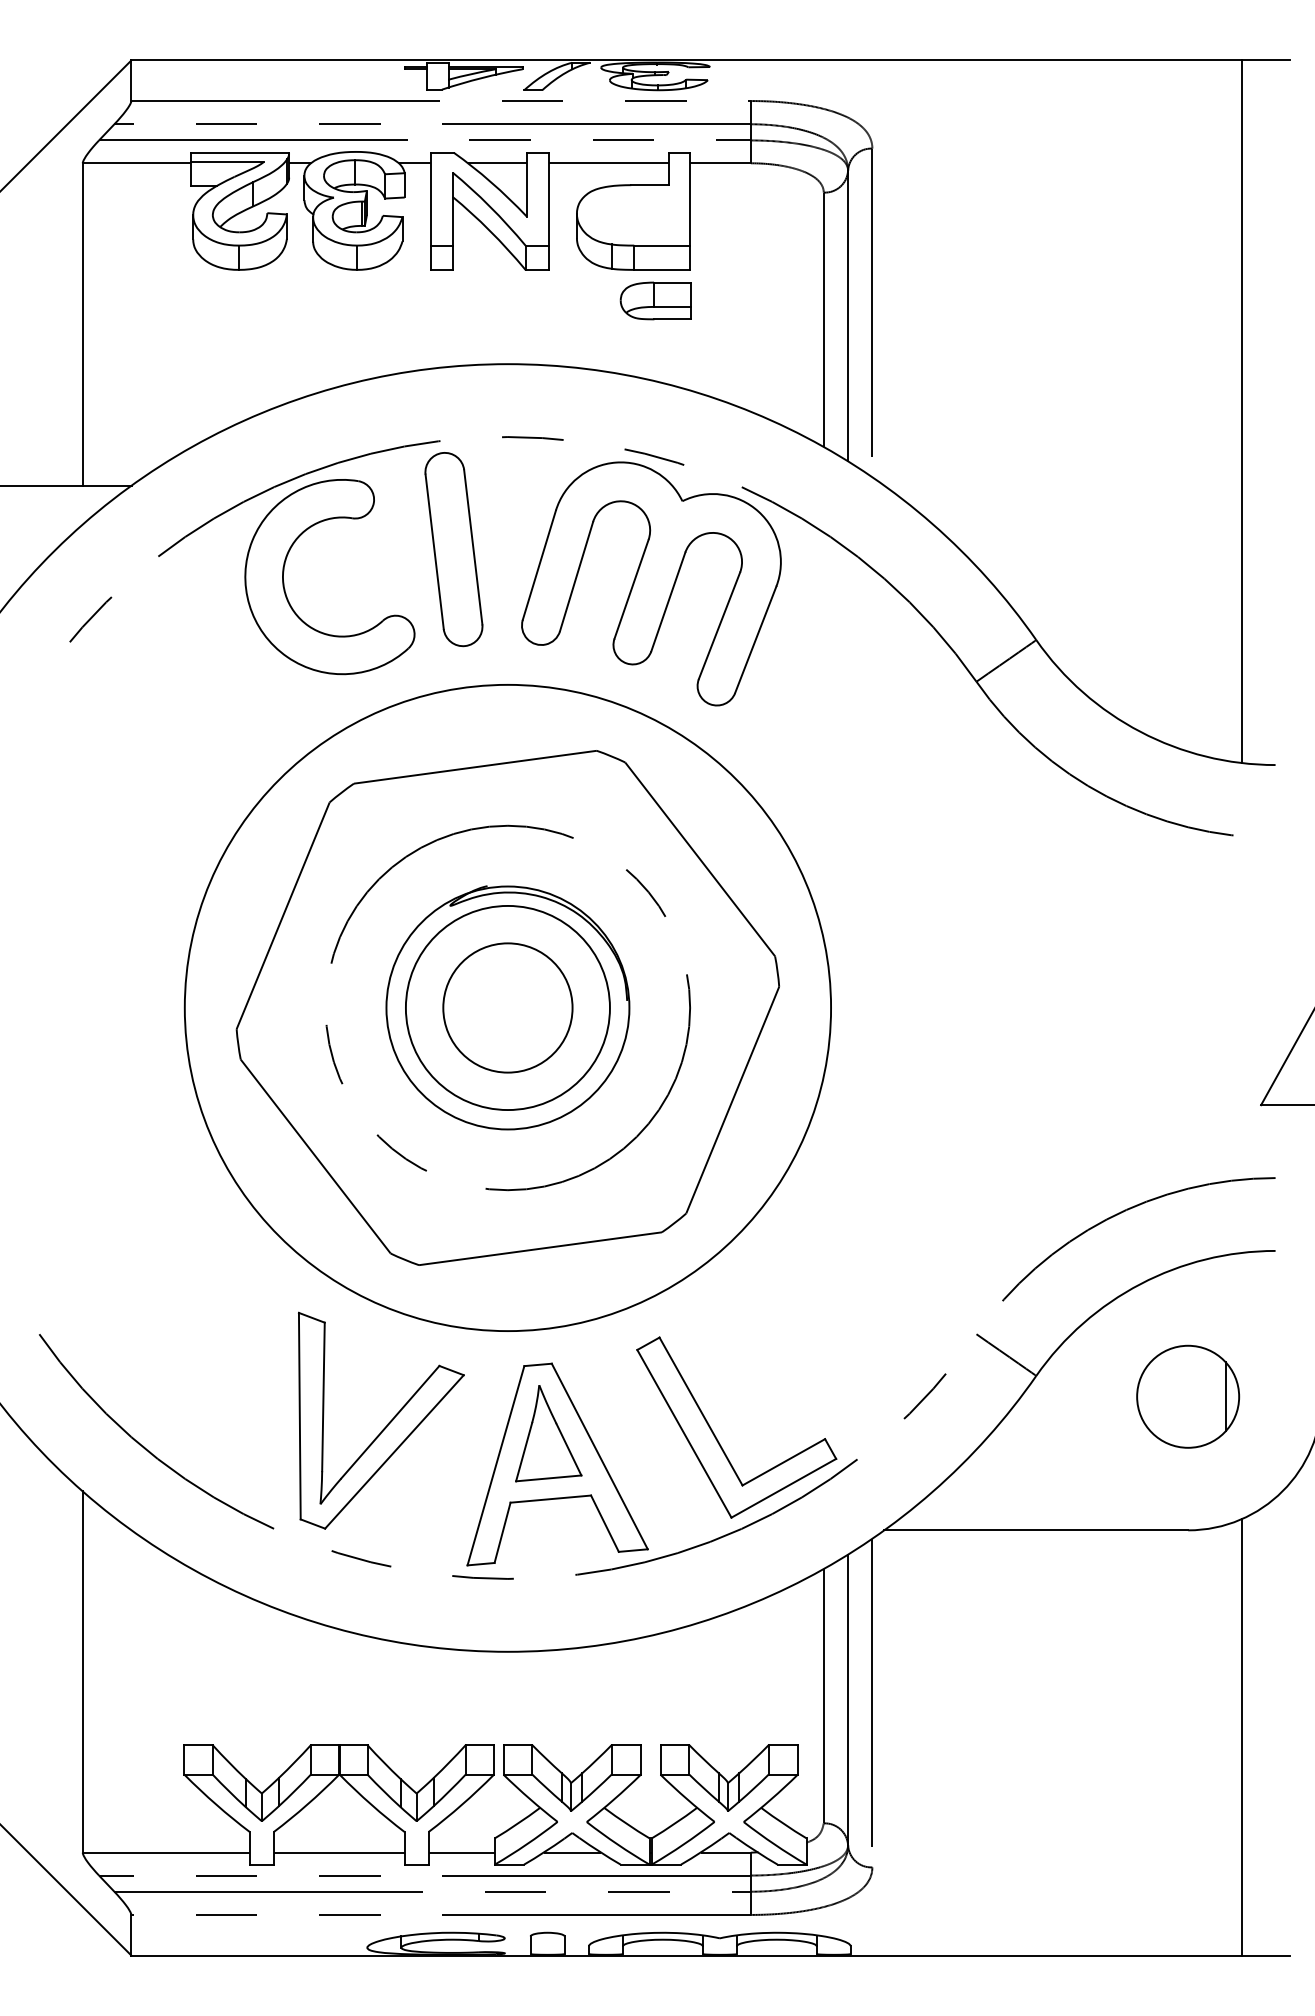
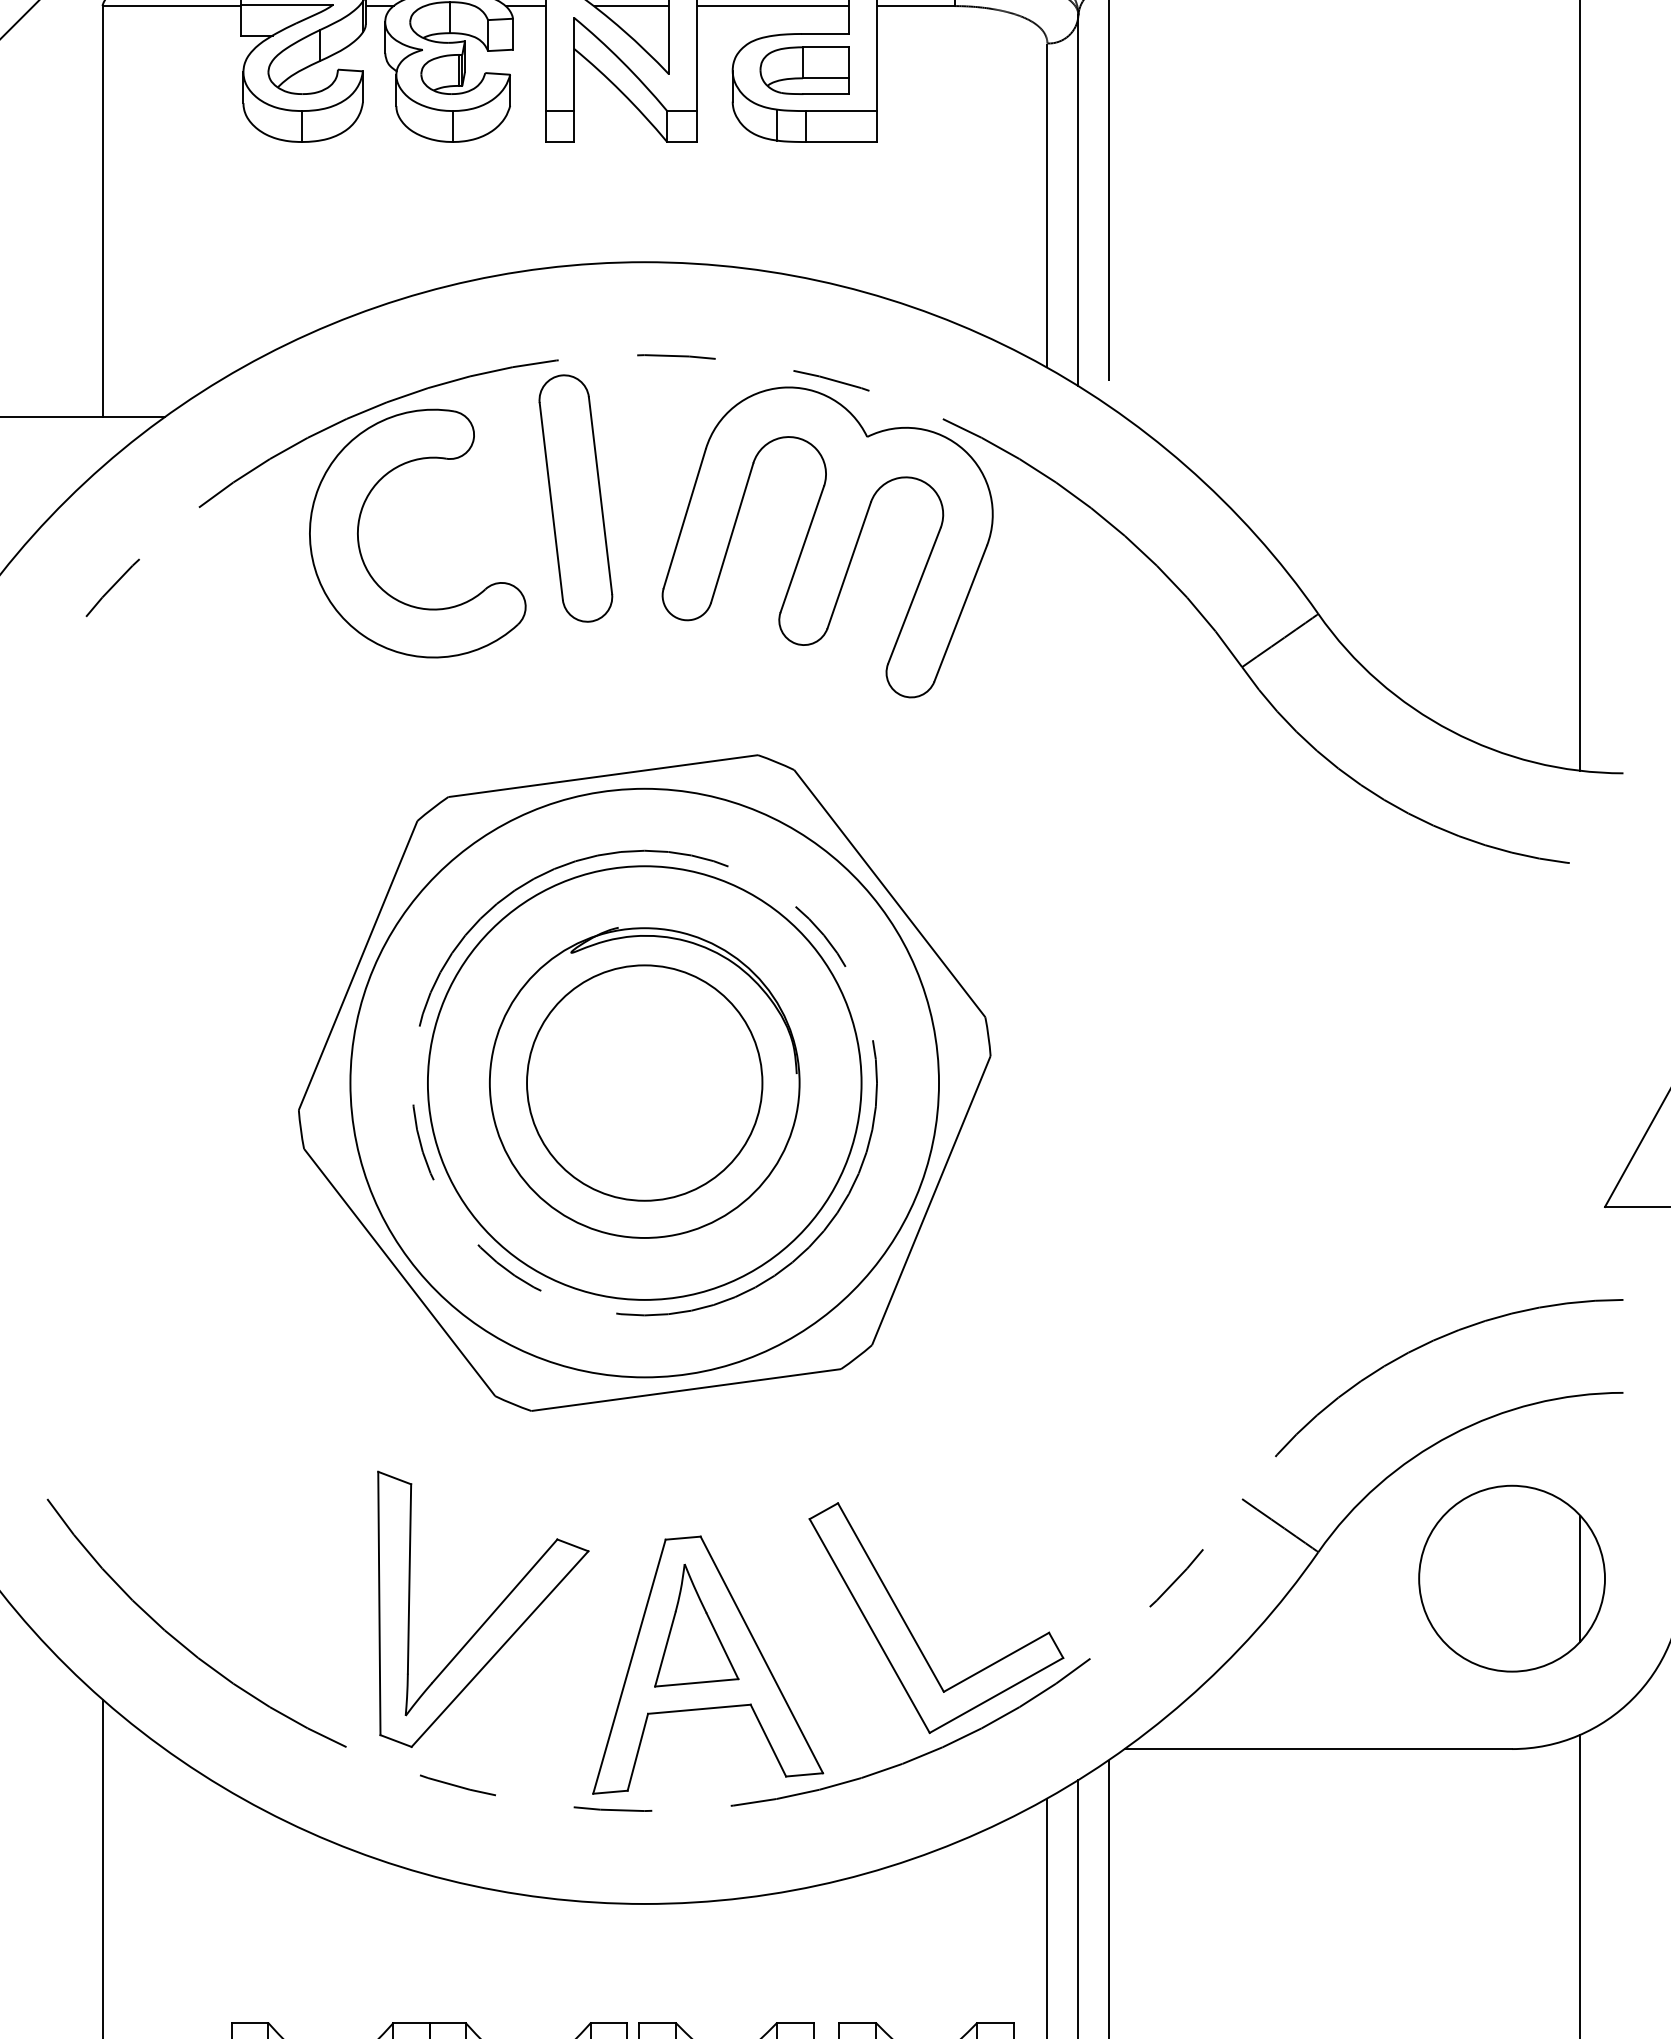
part: (655, 300) -> (804, 70), moved
circle: (507, 1007) -> (644, 1082), size x0.71
circle: (507, 1007) -> (644, 1082), size x1.43
circle: (507, 1007) -> (644, 1082), size x1.67
part: (1187, 1396) -> (1511, 1578), size x1.43

